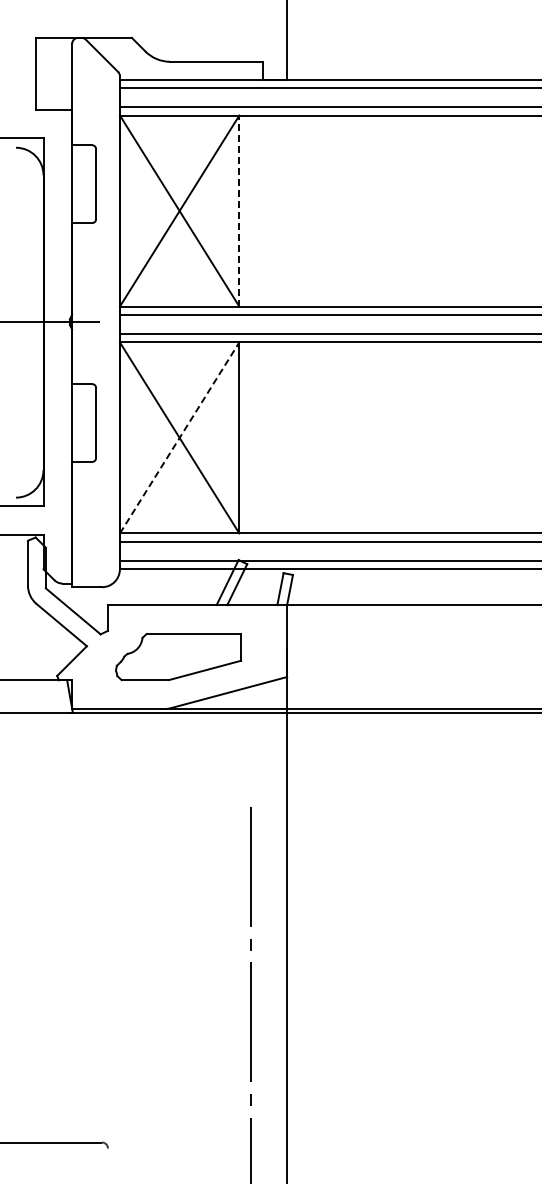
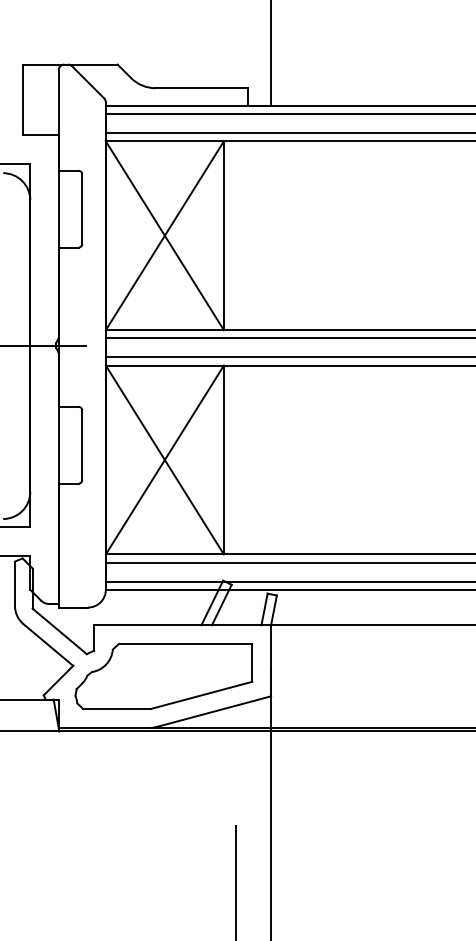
line: (239, 211) -> (224, 236), dashed -> solid
line: (179, 437) -> (164, 459), dashed -> solid
part: (178, 656) -> (163, 676), size x1.43

